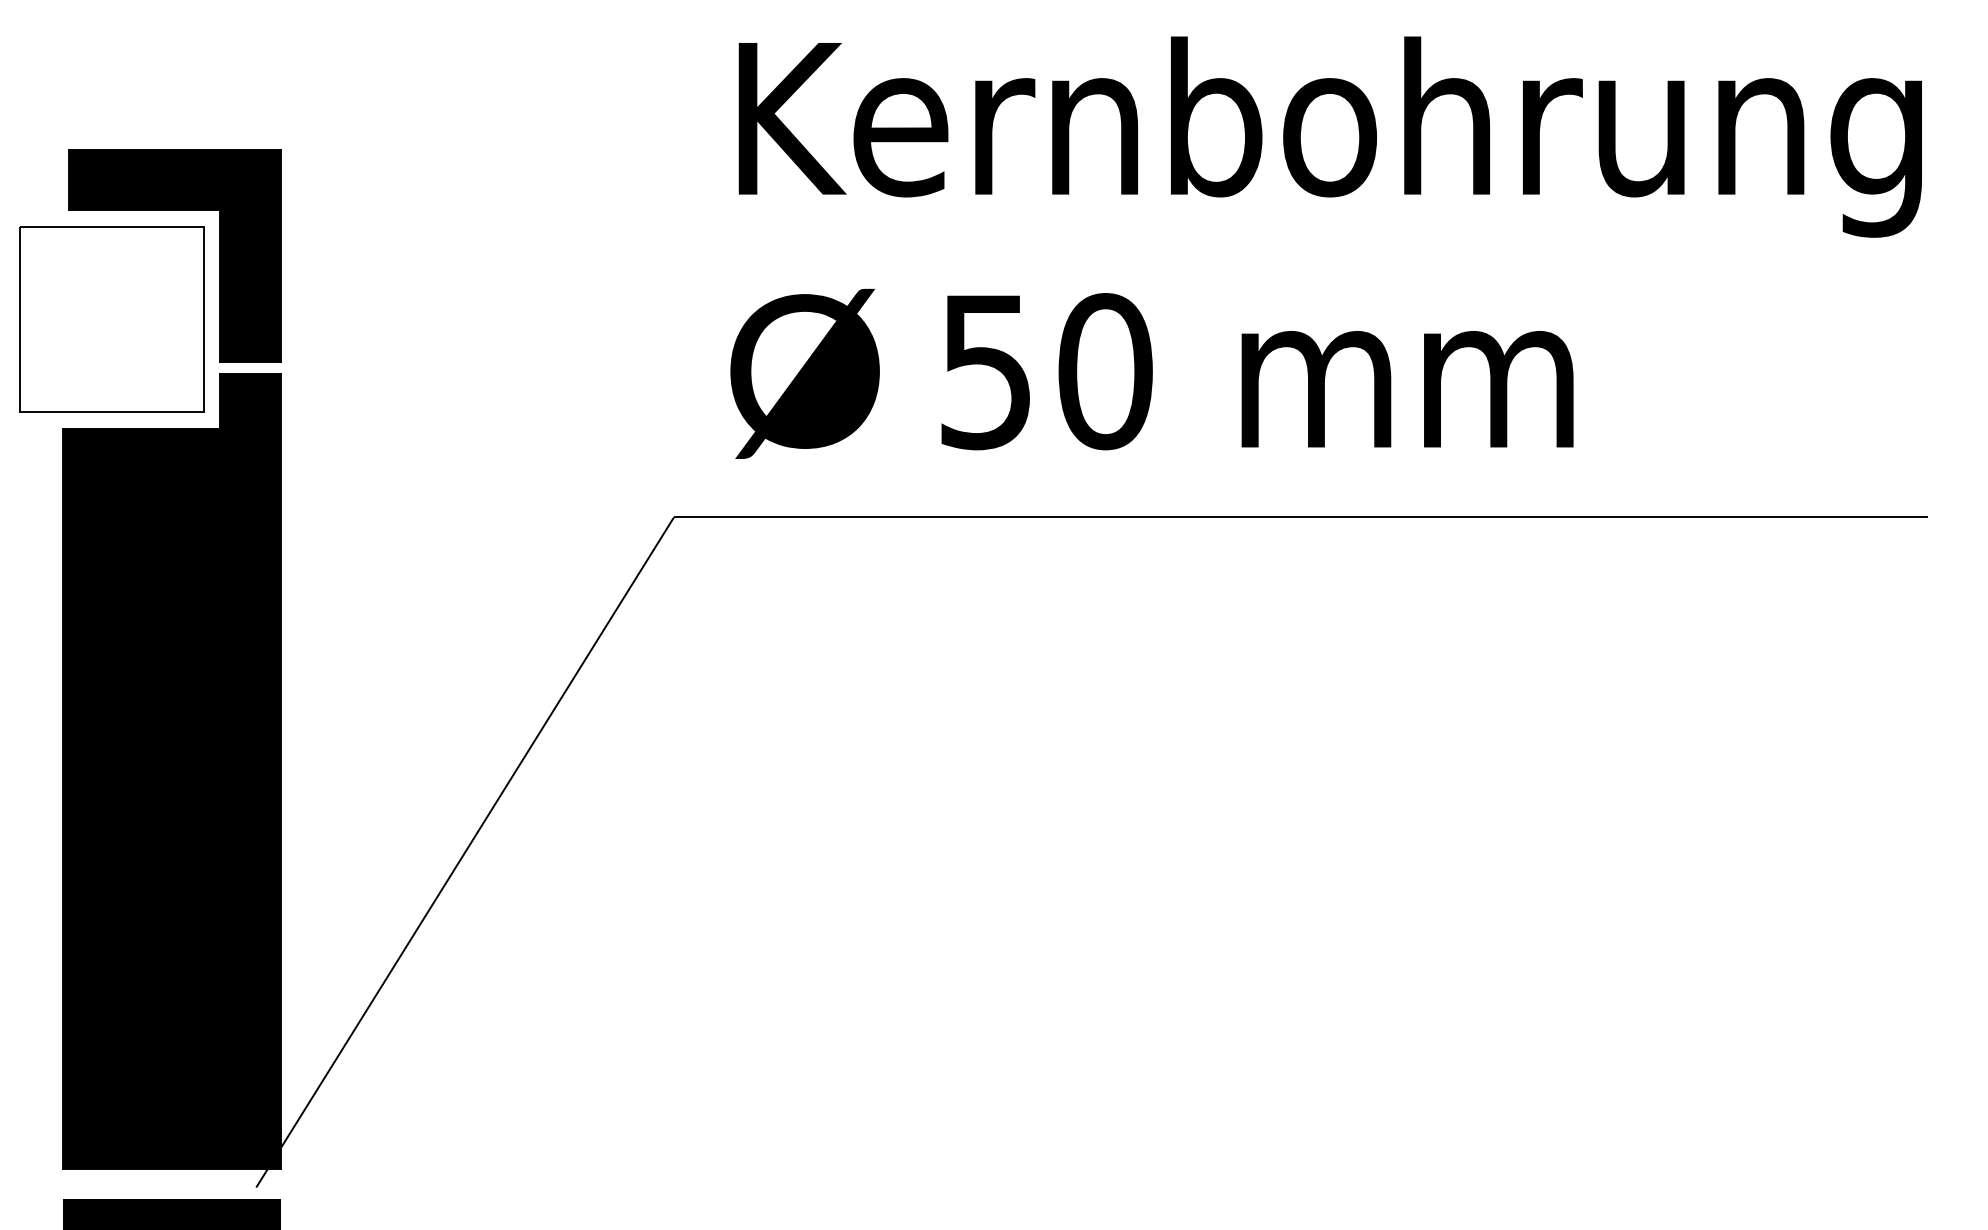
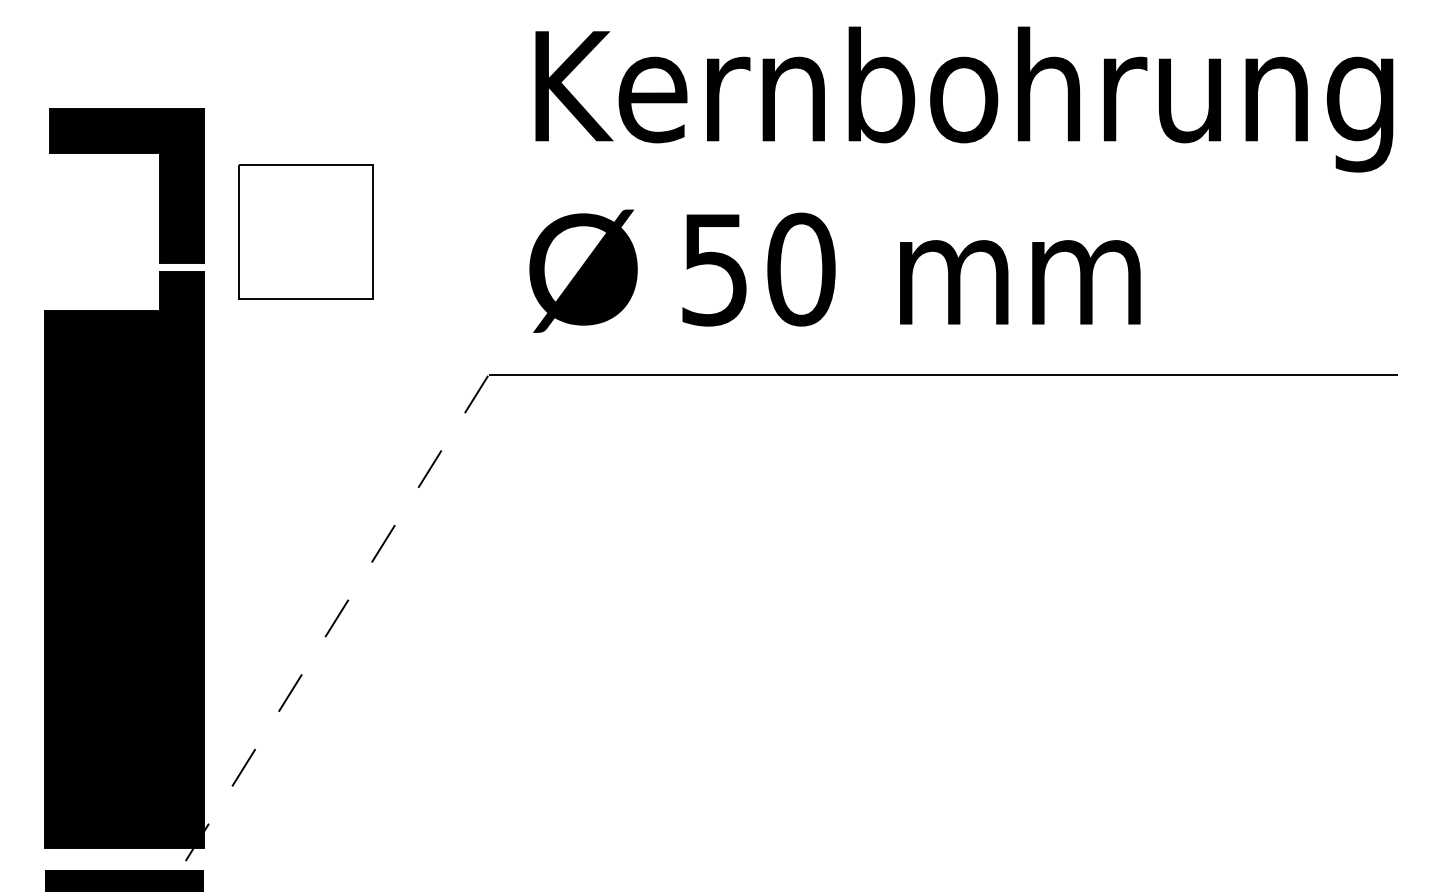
part: (111, 319) -> (305, 231), moved
line: (465, 851) -> (337, 617), solid -> dashed

